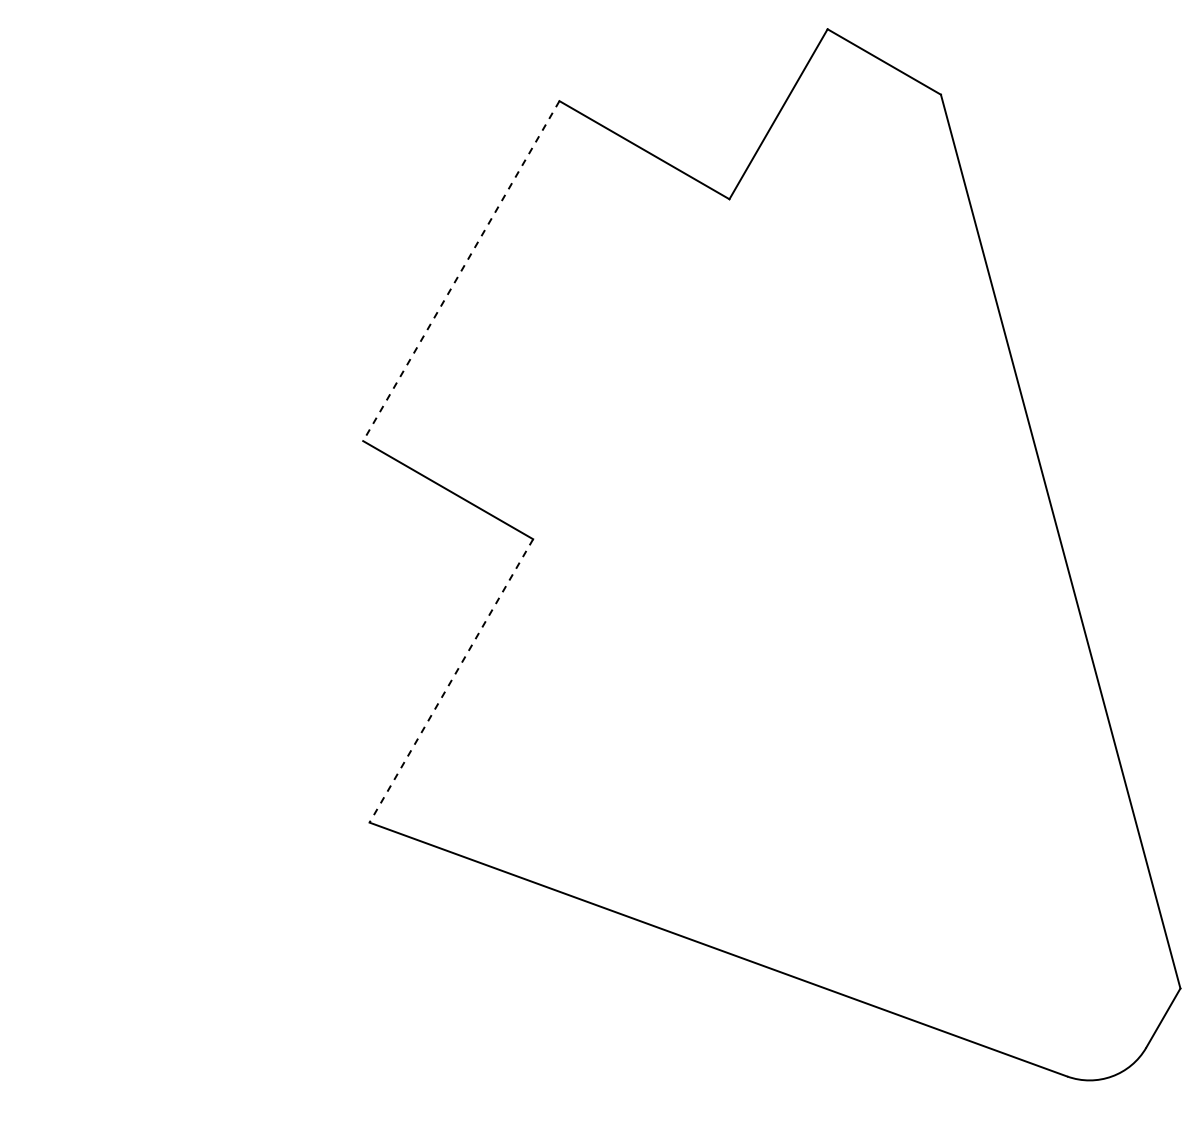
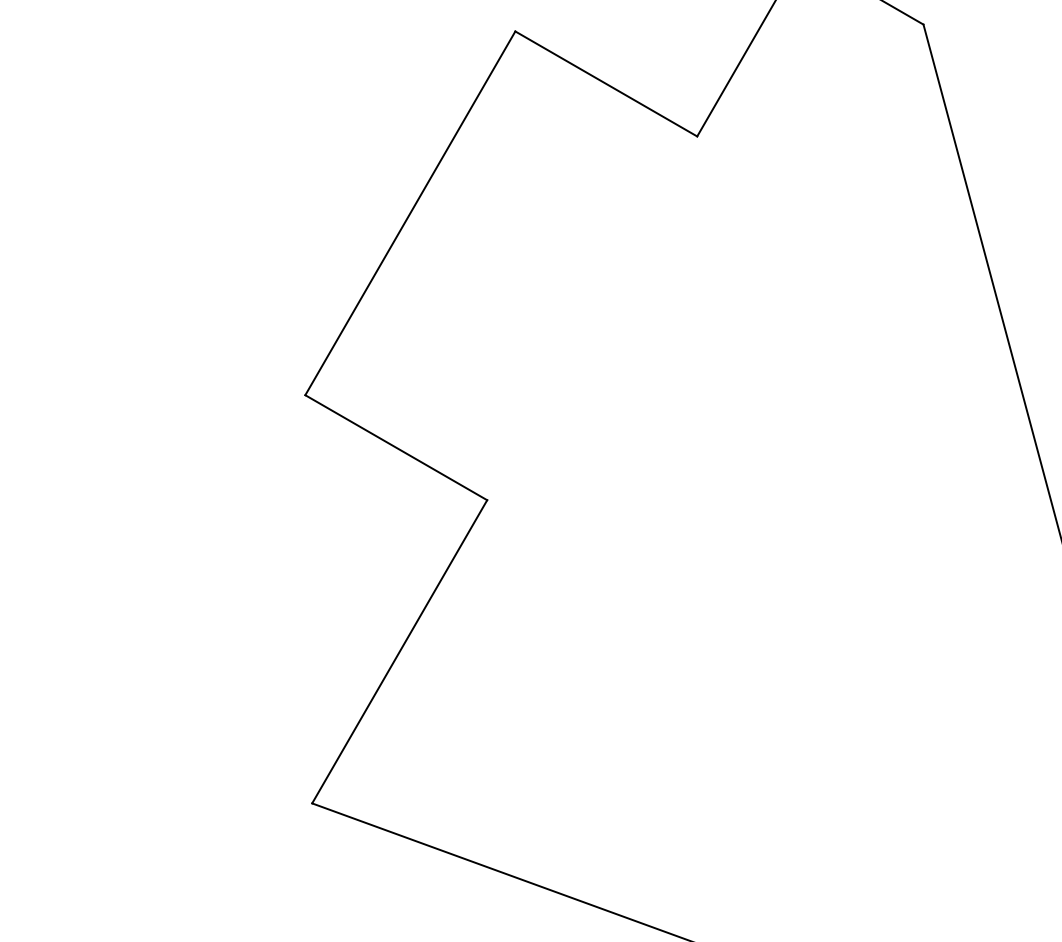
line: (461, 271) -> (410, 213), dashed -> solid
line: (451, 680) -> (399, 651), dashed -> solid

